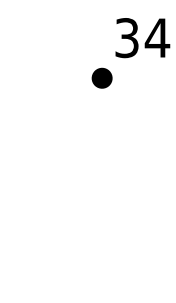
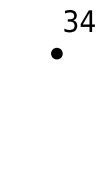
part: (101, 78) -> (56, 53), moved

